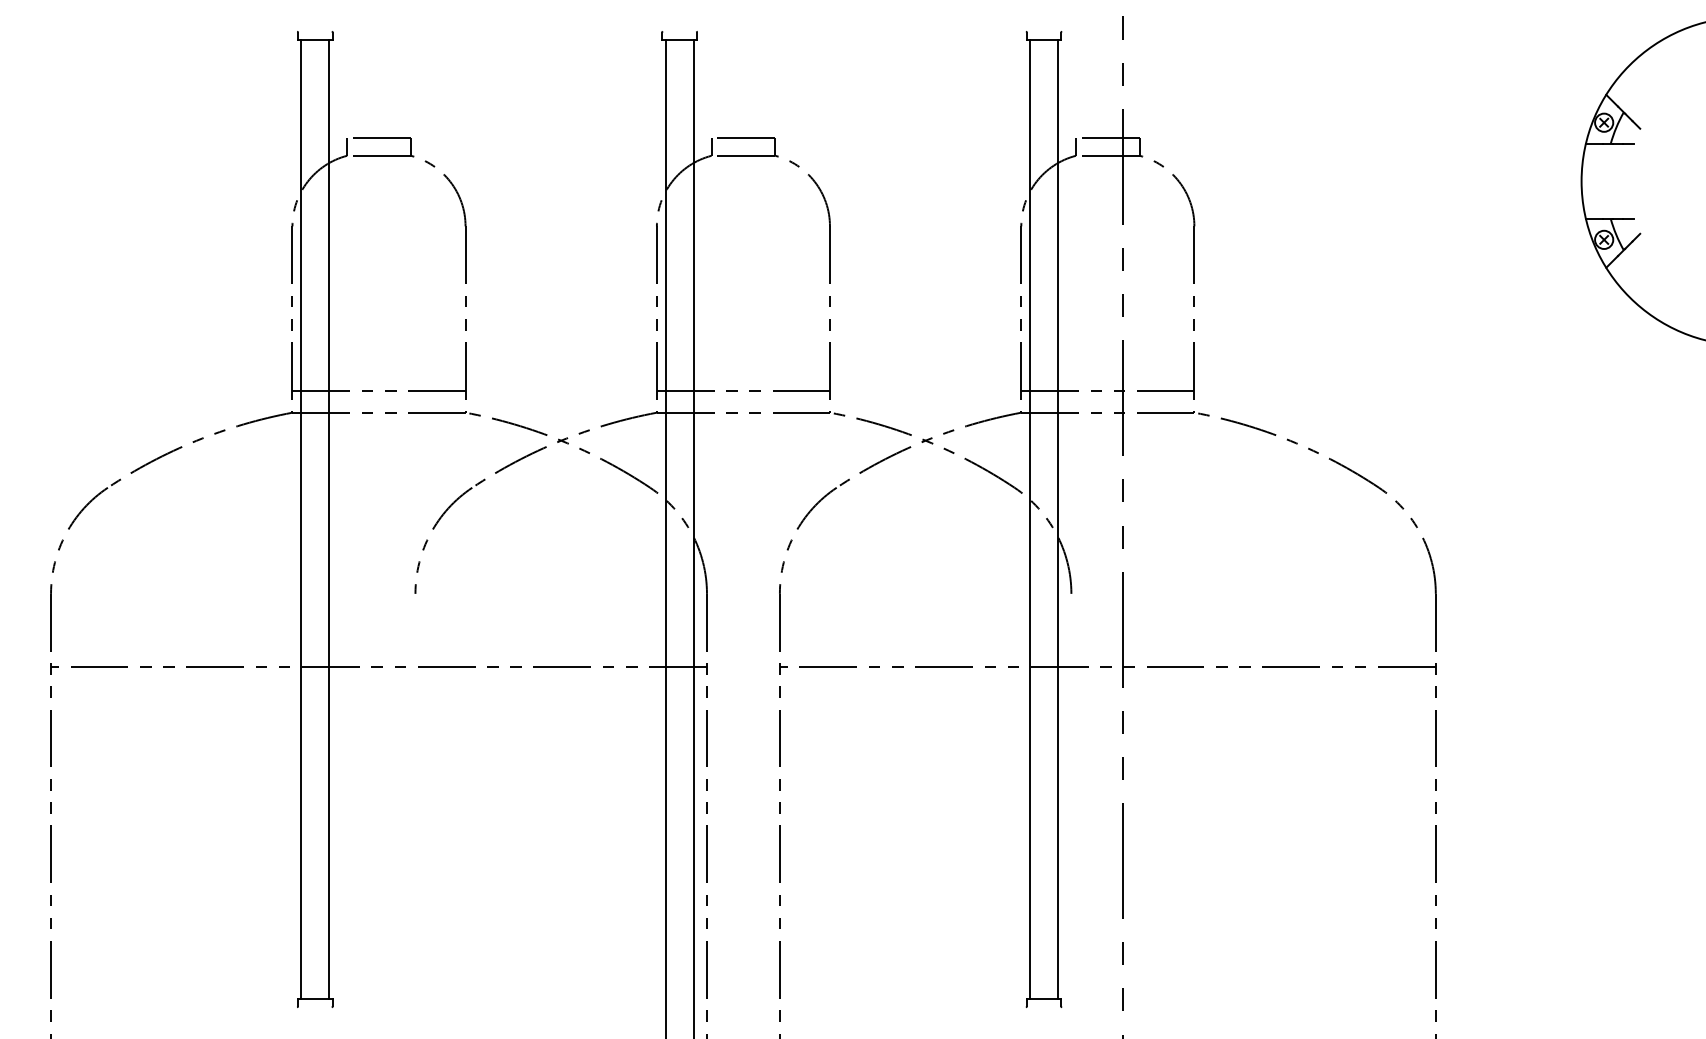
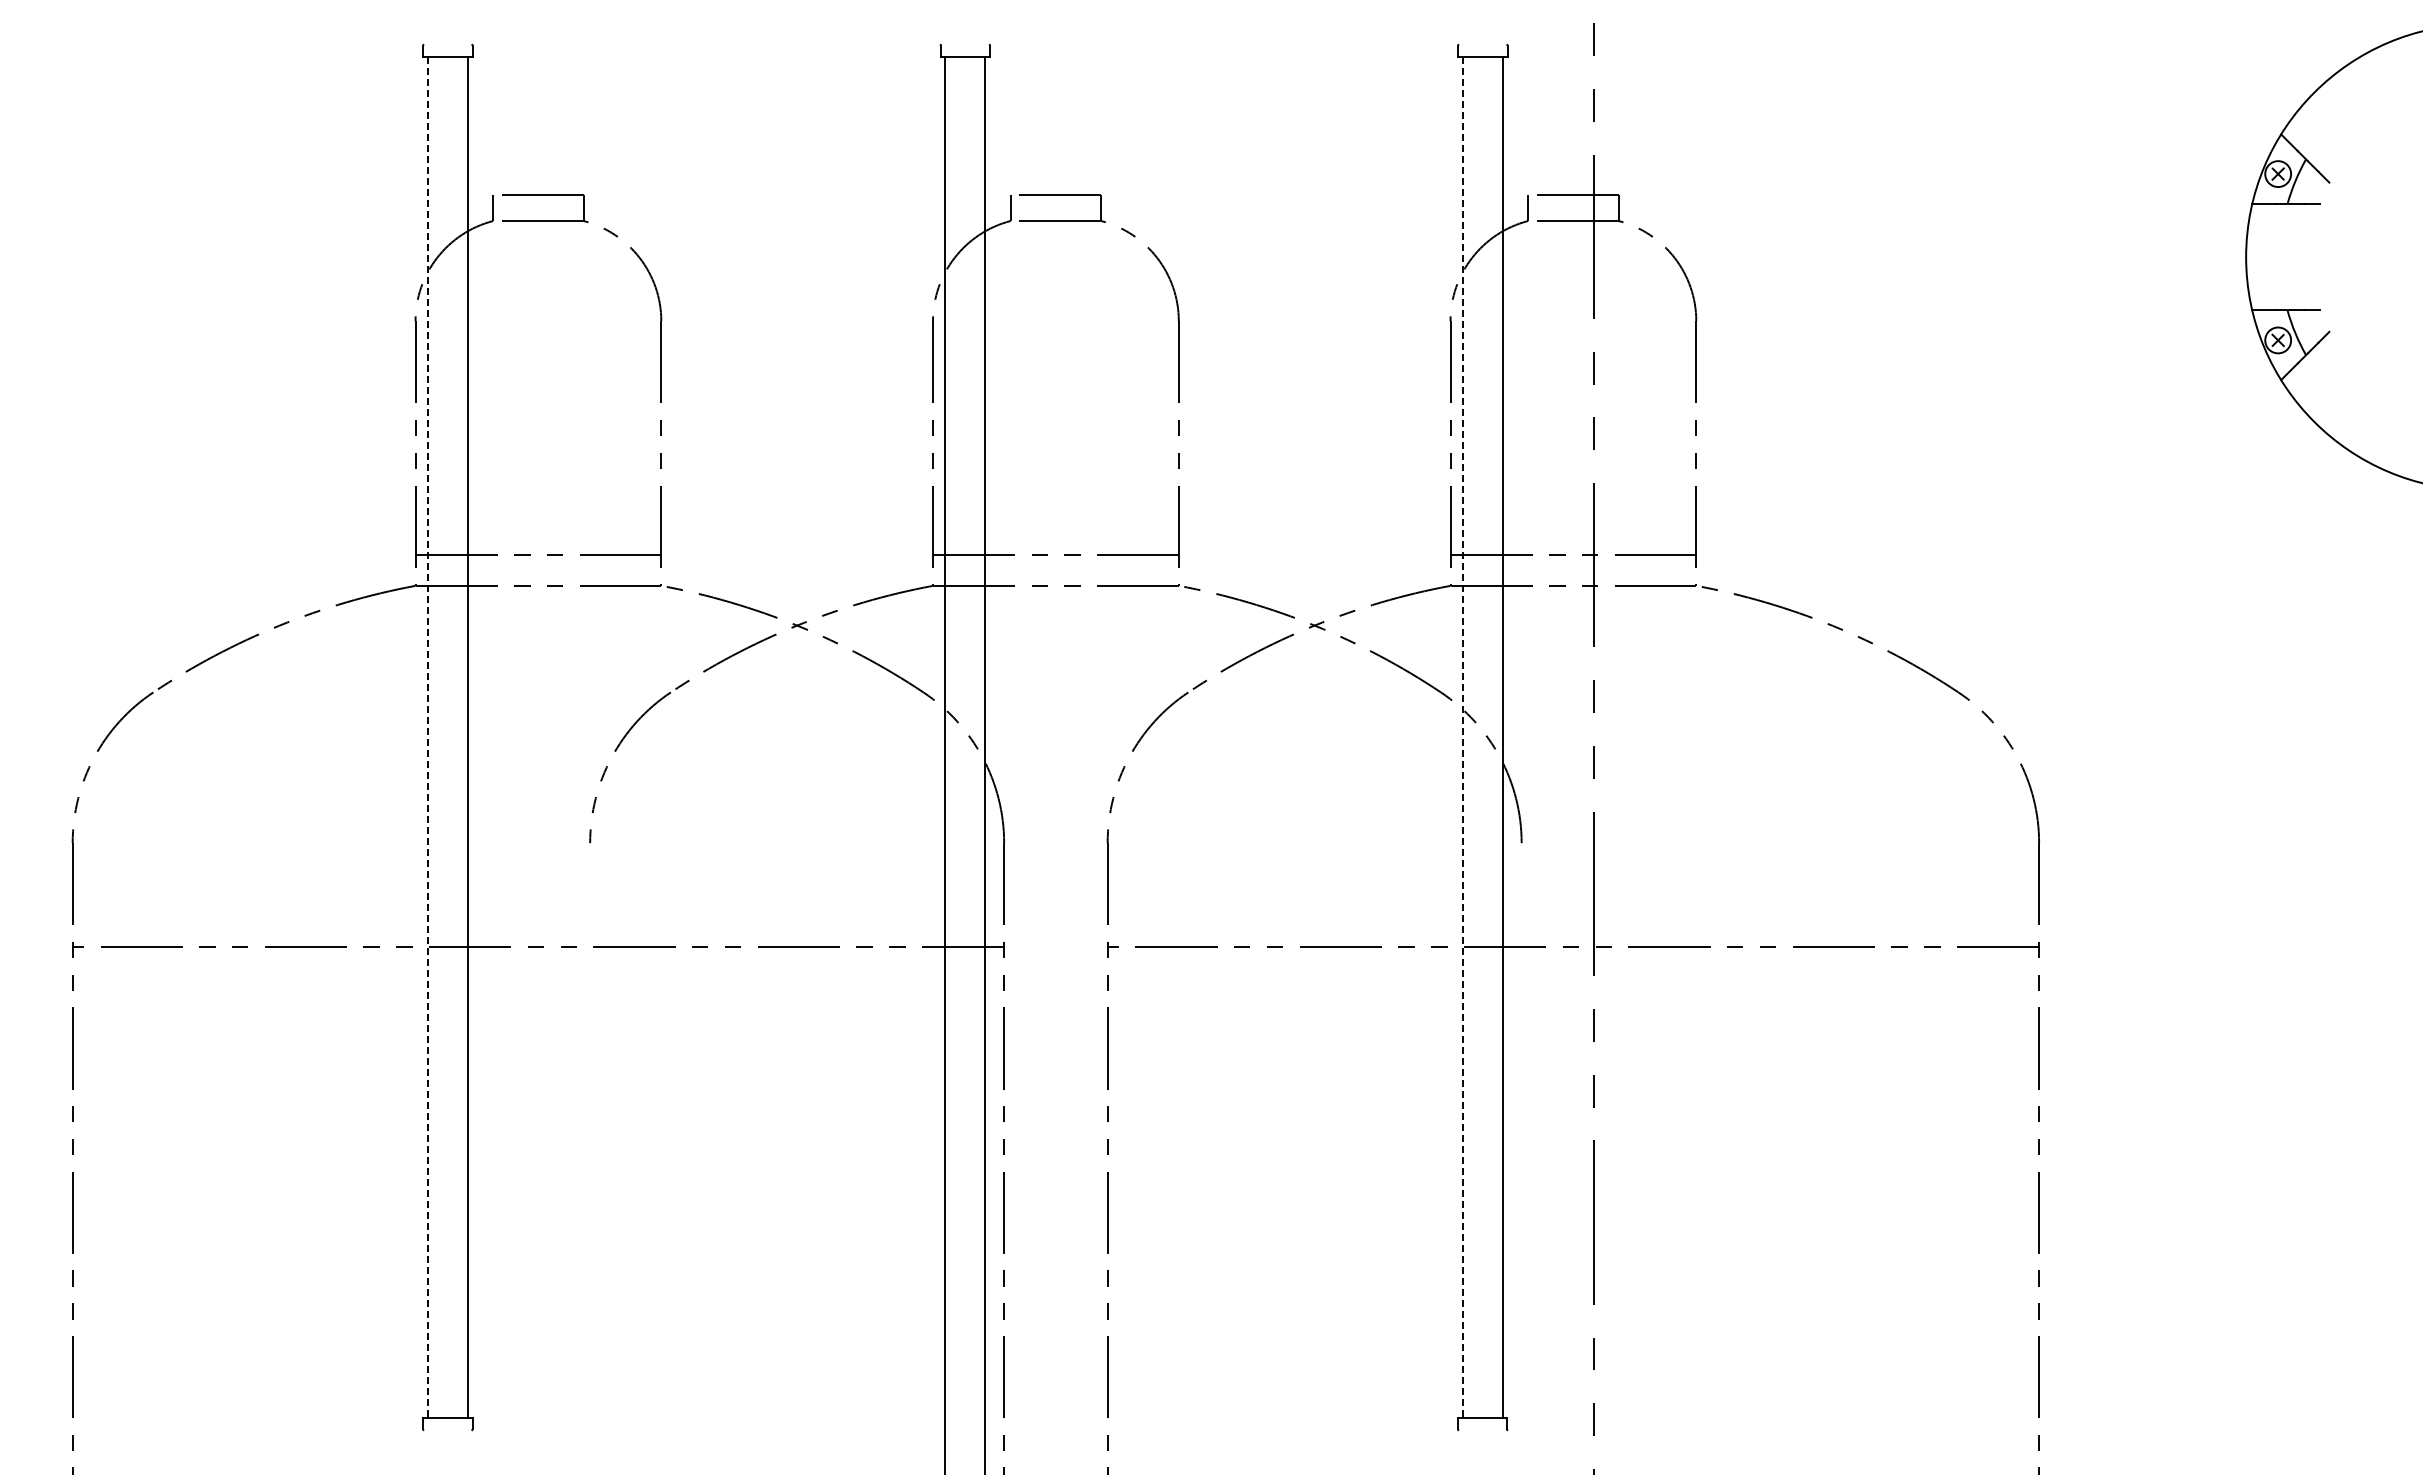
line: (300, 519) -> (427, 737), solid -> dashed
line: (1029, 519) -> (1462, 737), solid -> dashed

